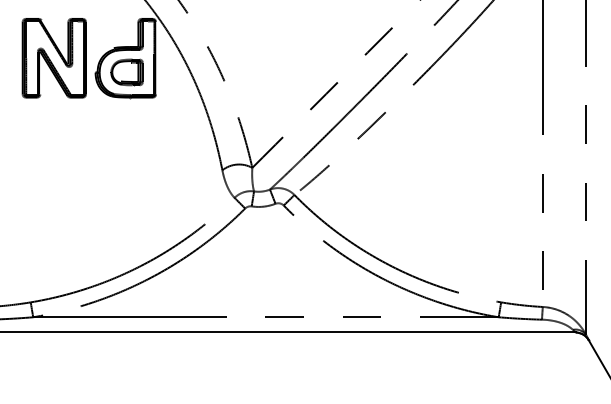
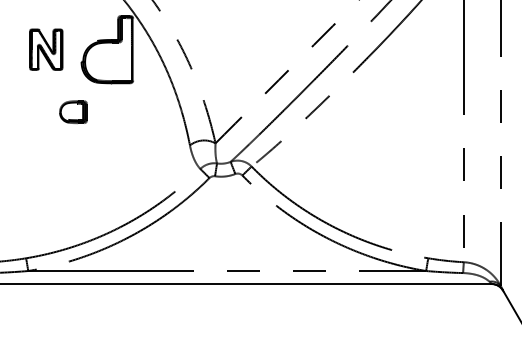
part: (53, 58) -> (45, 49), size x0.6
part: (126, 72) -> (72, 112), moved

